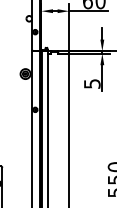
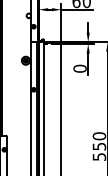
text: (91, 83) -> (79, 68), 5 -> 0

